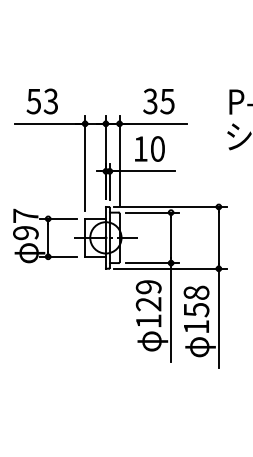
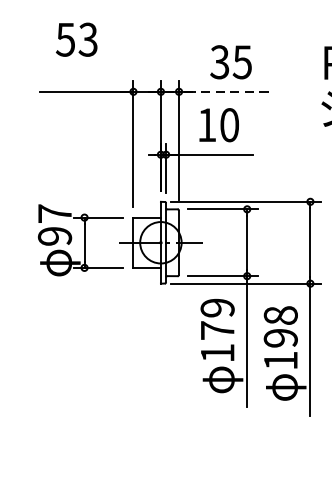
text: (41, 101) -> (75, 39), moved
line: (153, 123) -> (223, 91), solid -> dashed
text: (148, 304) -> (217, 330), 129 -> 179
text: (196, 310) -> (280, 338), 158 -> 198

